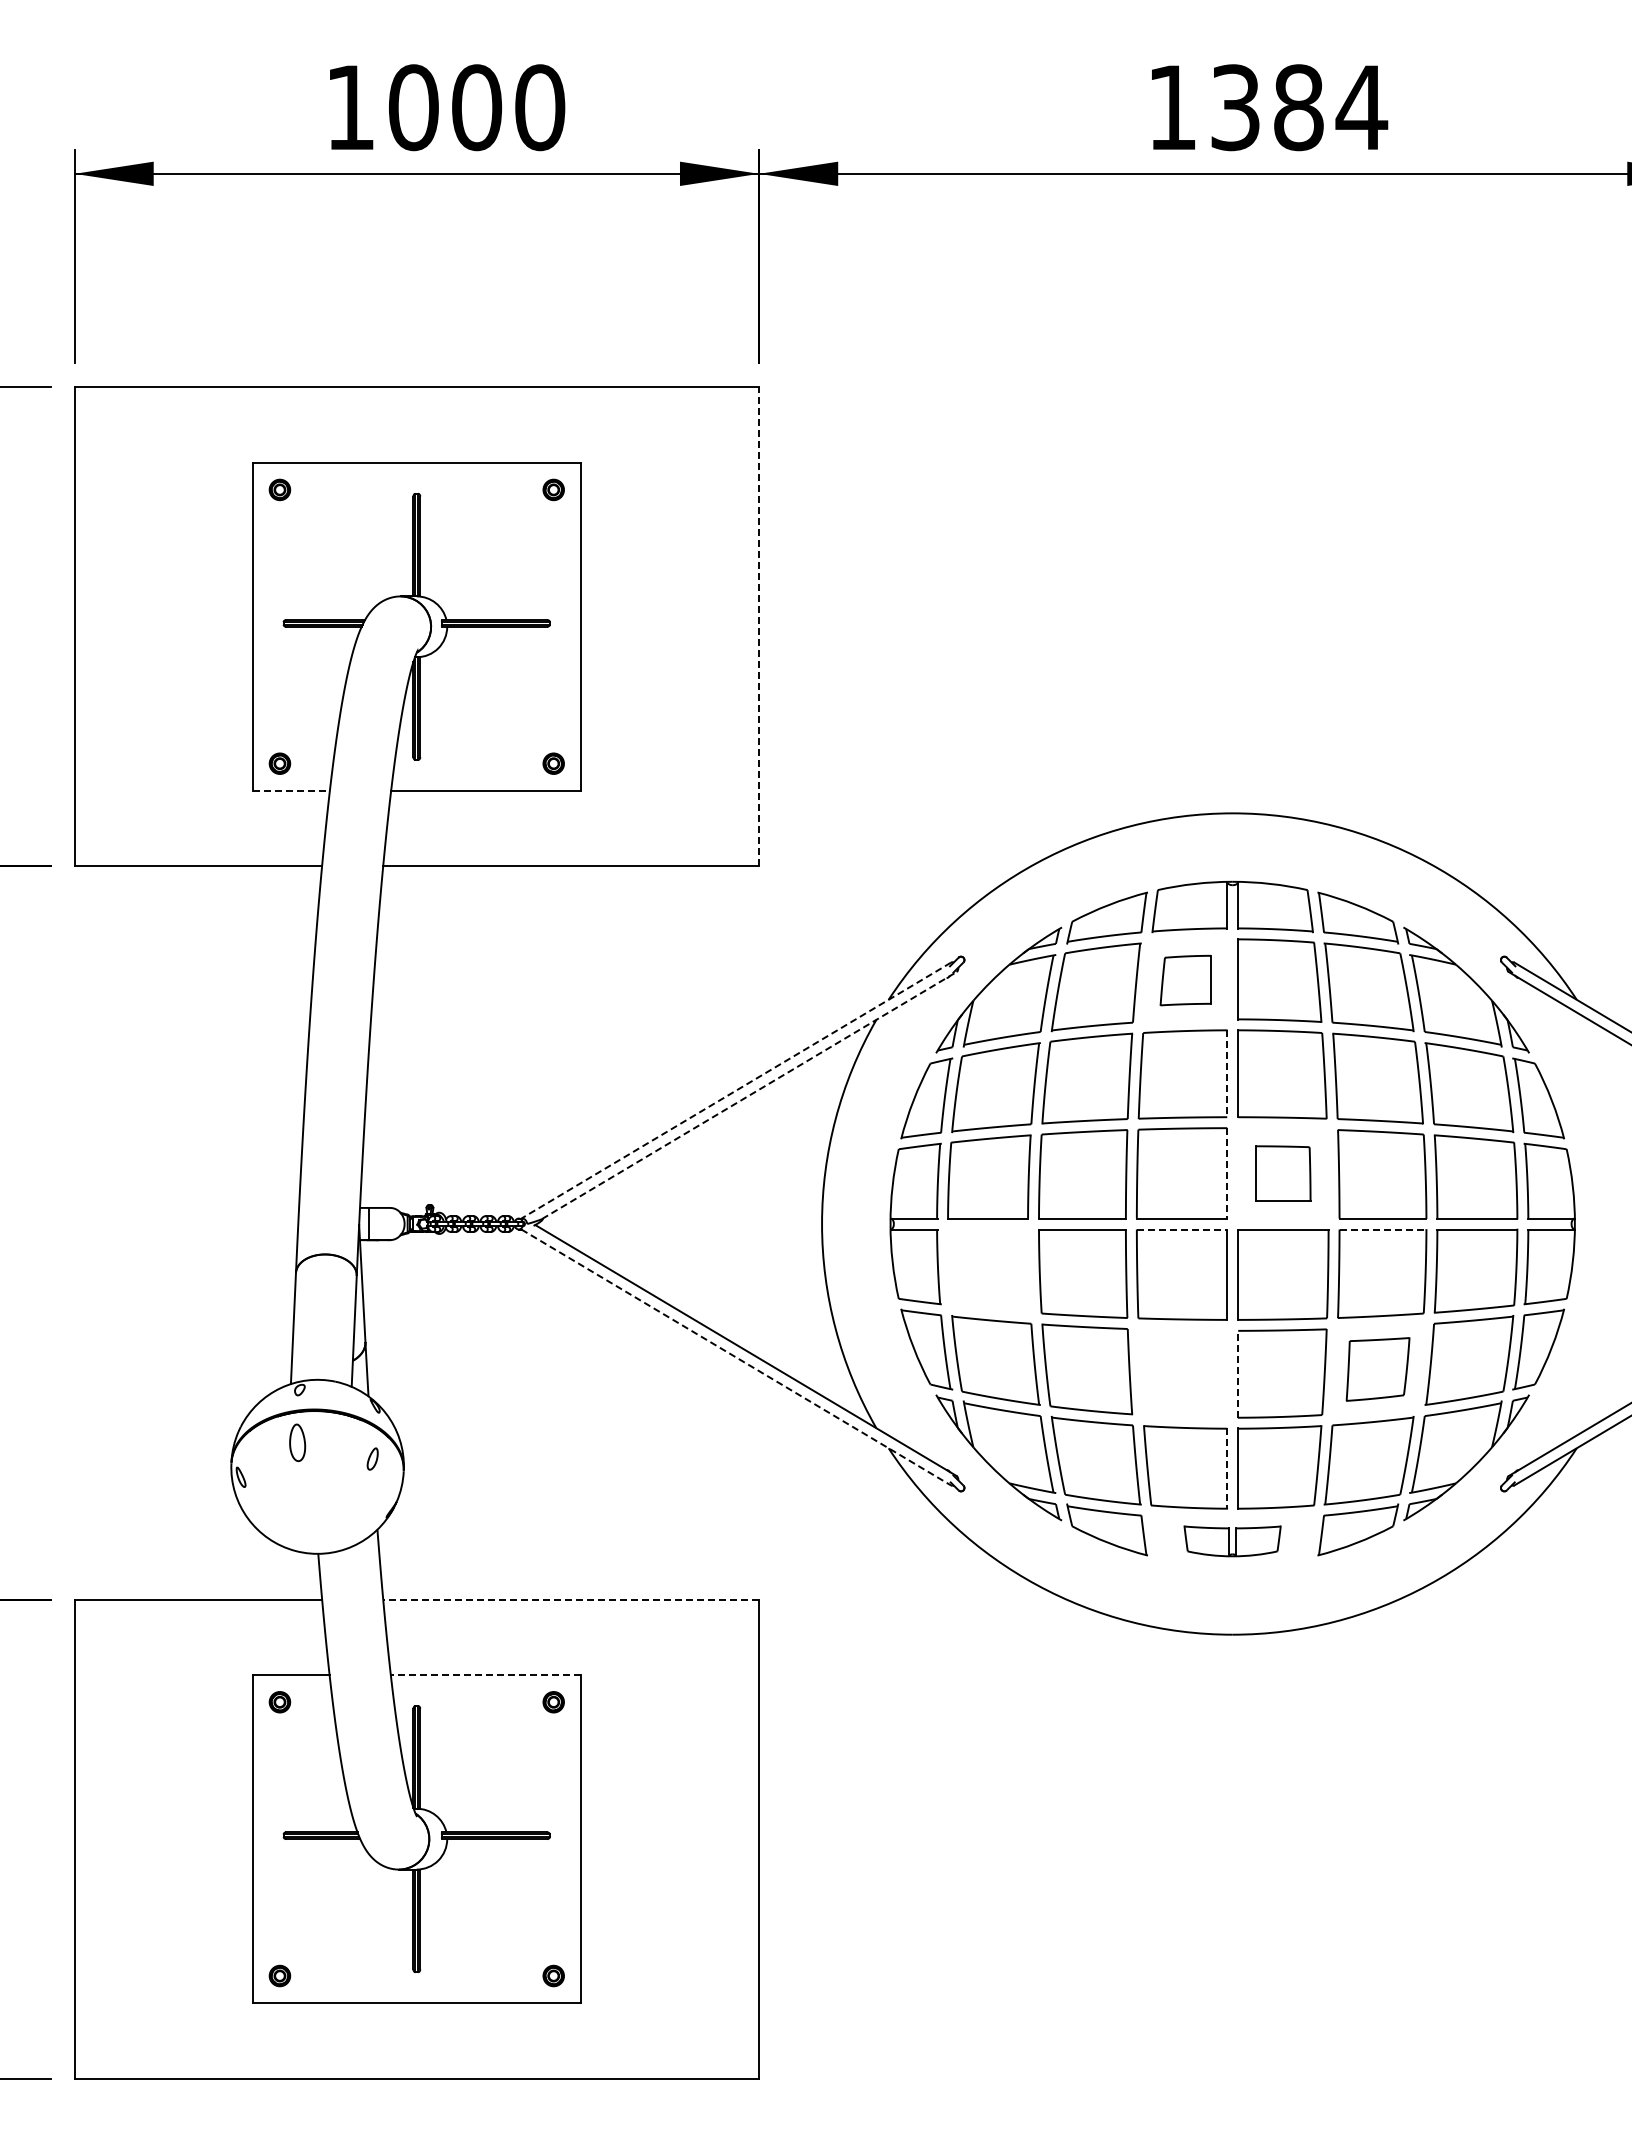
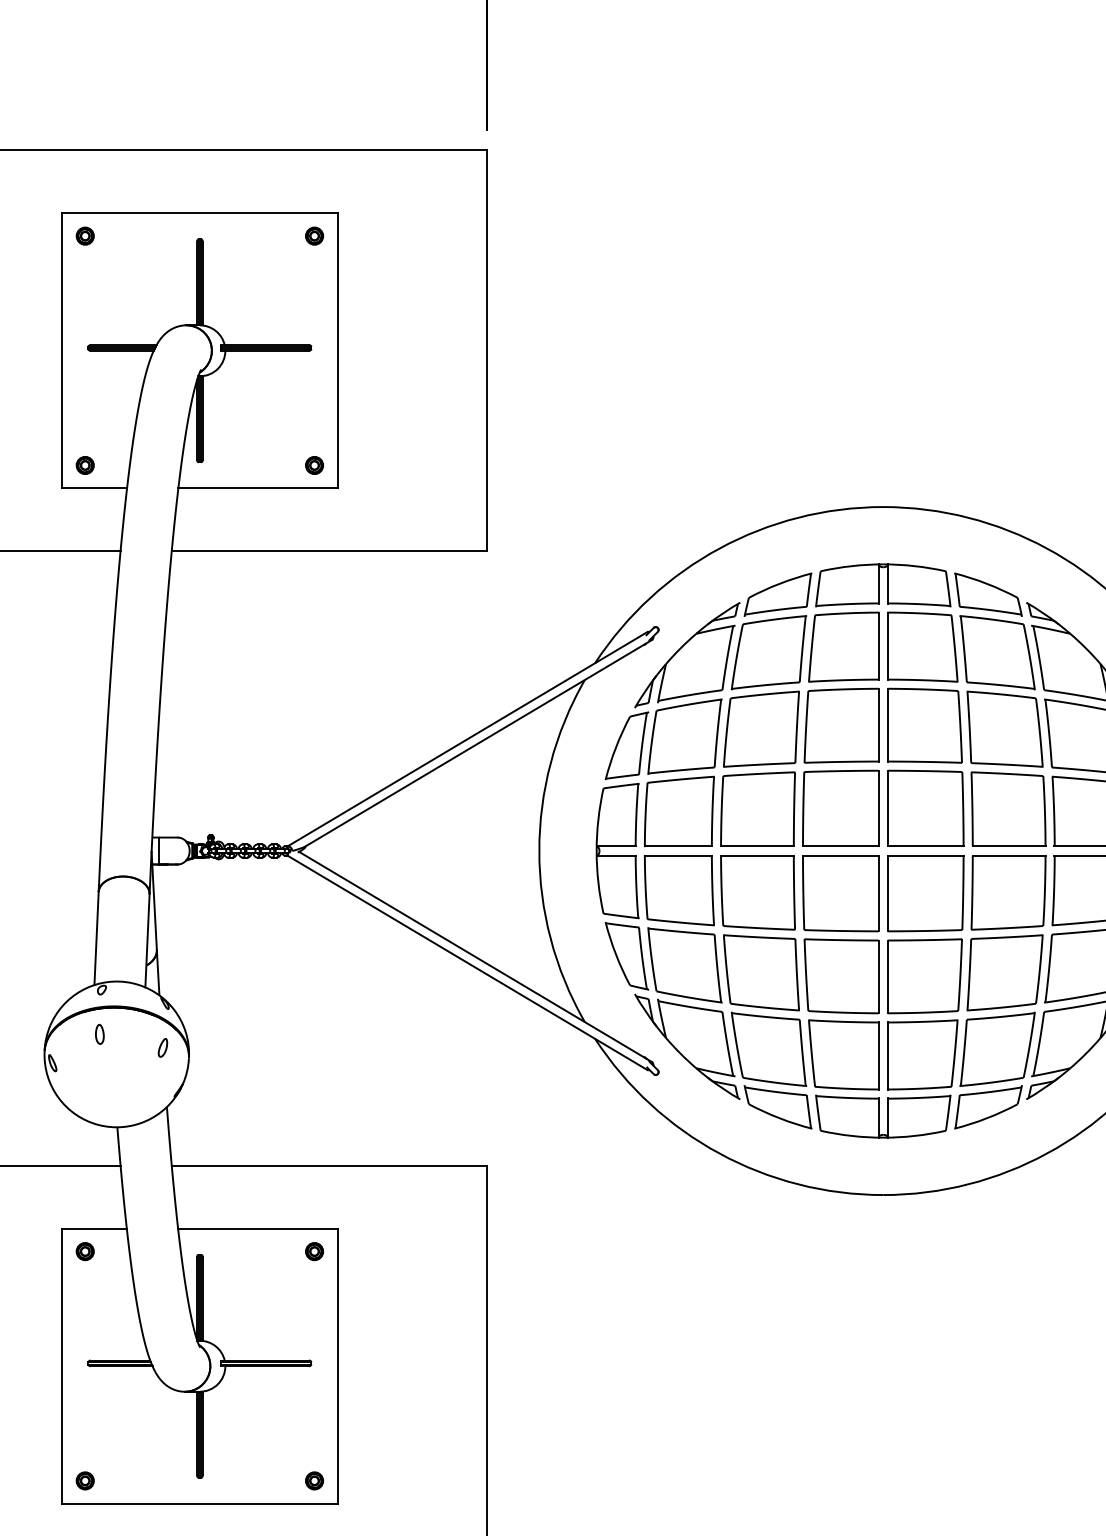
line: (759, 626) -> (486, 350), dashed -> solid
line: (291, 791) -> (94, 488), dashed -> solid
part: (1185, 980) -> (843, 647), size x1.67
line: (1227, 1074) -> (878, 725), dashed -> solid
line: (735, 1090) -> (466, 739), dashed -> solid
line: (749, 1095) -> (478, 743), dashed -> solid
line: (1227, 1173) -> (878, 808), dashed -> solid
part: (1283, 1173) -> (925, 808), size x1.67
line: (1182, 1229) -> (841, 855), dashed -> solid
line: (1383, 1229) -> (1009, 855), dashed -> solid
part: (989, 1270) -> (679, 889), added
line: (736, 1357) -> (467, 962), dashed -> solid
part: (1377, 1369) -> (1004, 972), size x1.43
part: (1182, 1373) -> (841, 976), added
line: (1238, 1373) -> (888, 976), dashed -> solid
part: (296, 1442) -> (99, 1034), size x0.62
line: (1227, 1469) -> (878, 1056), dashed -> solid
part: (1232, 1541) -> (883, 1116), size x1.67
line: (571, 1599) -> (329, 1165), dashed -> solid
line: (485, 1674) -> (257, 1228), dashed -> solid

